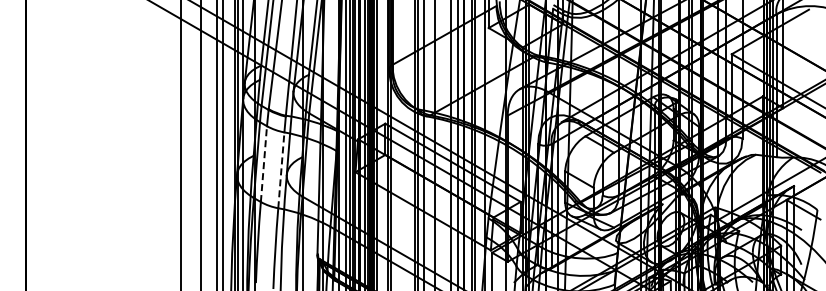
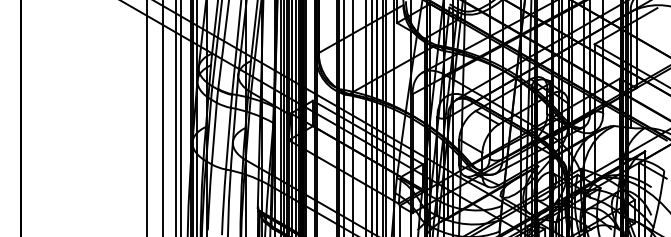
line: (263, 163) -> (213, 133), dashed -> solid
line: (281, 169) -> (228, 138), dashed -> solid

